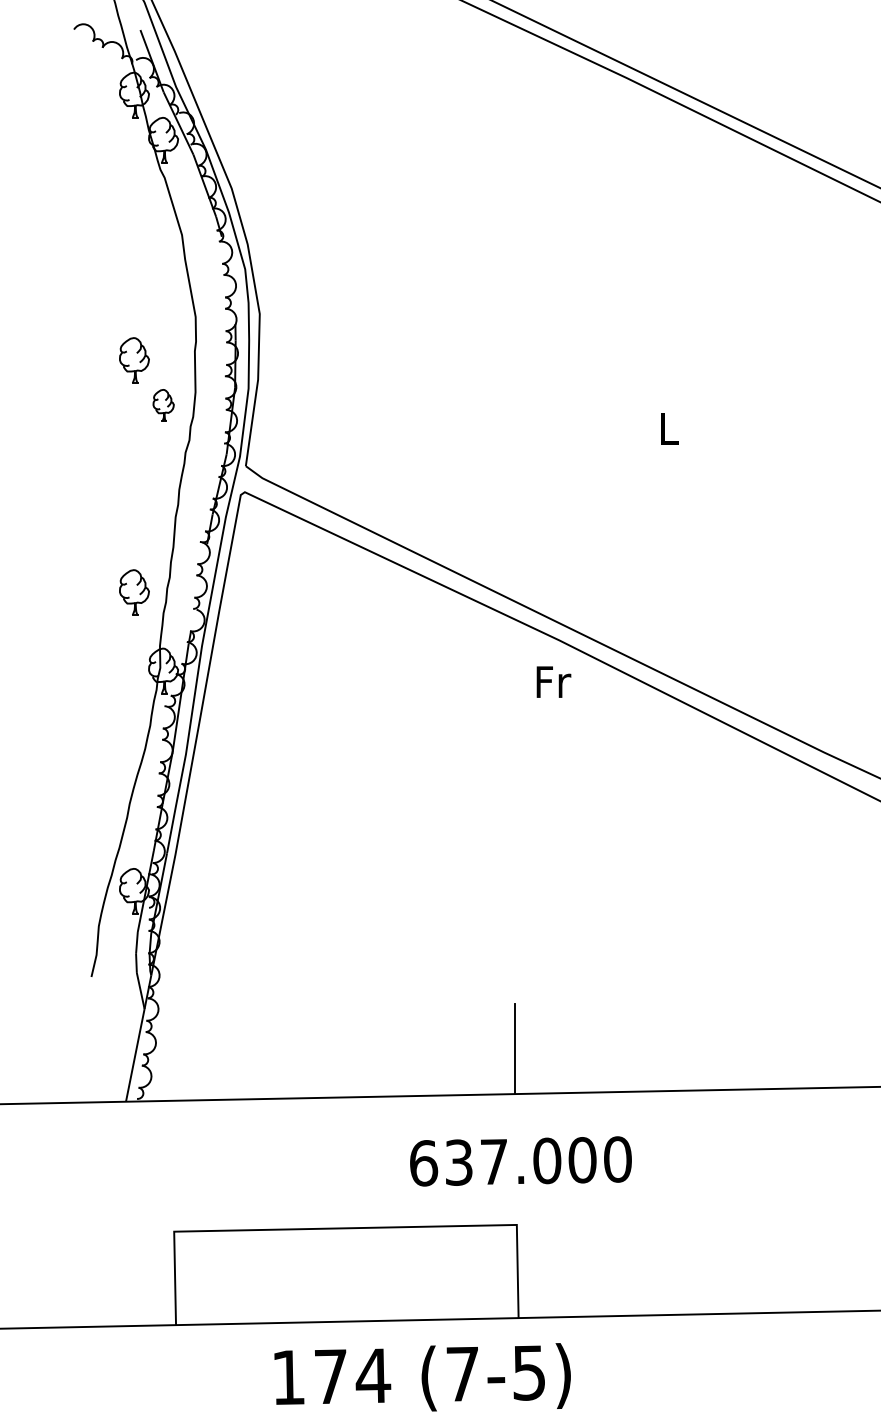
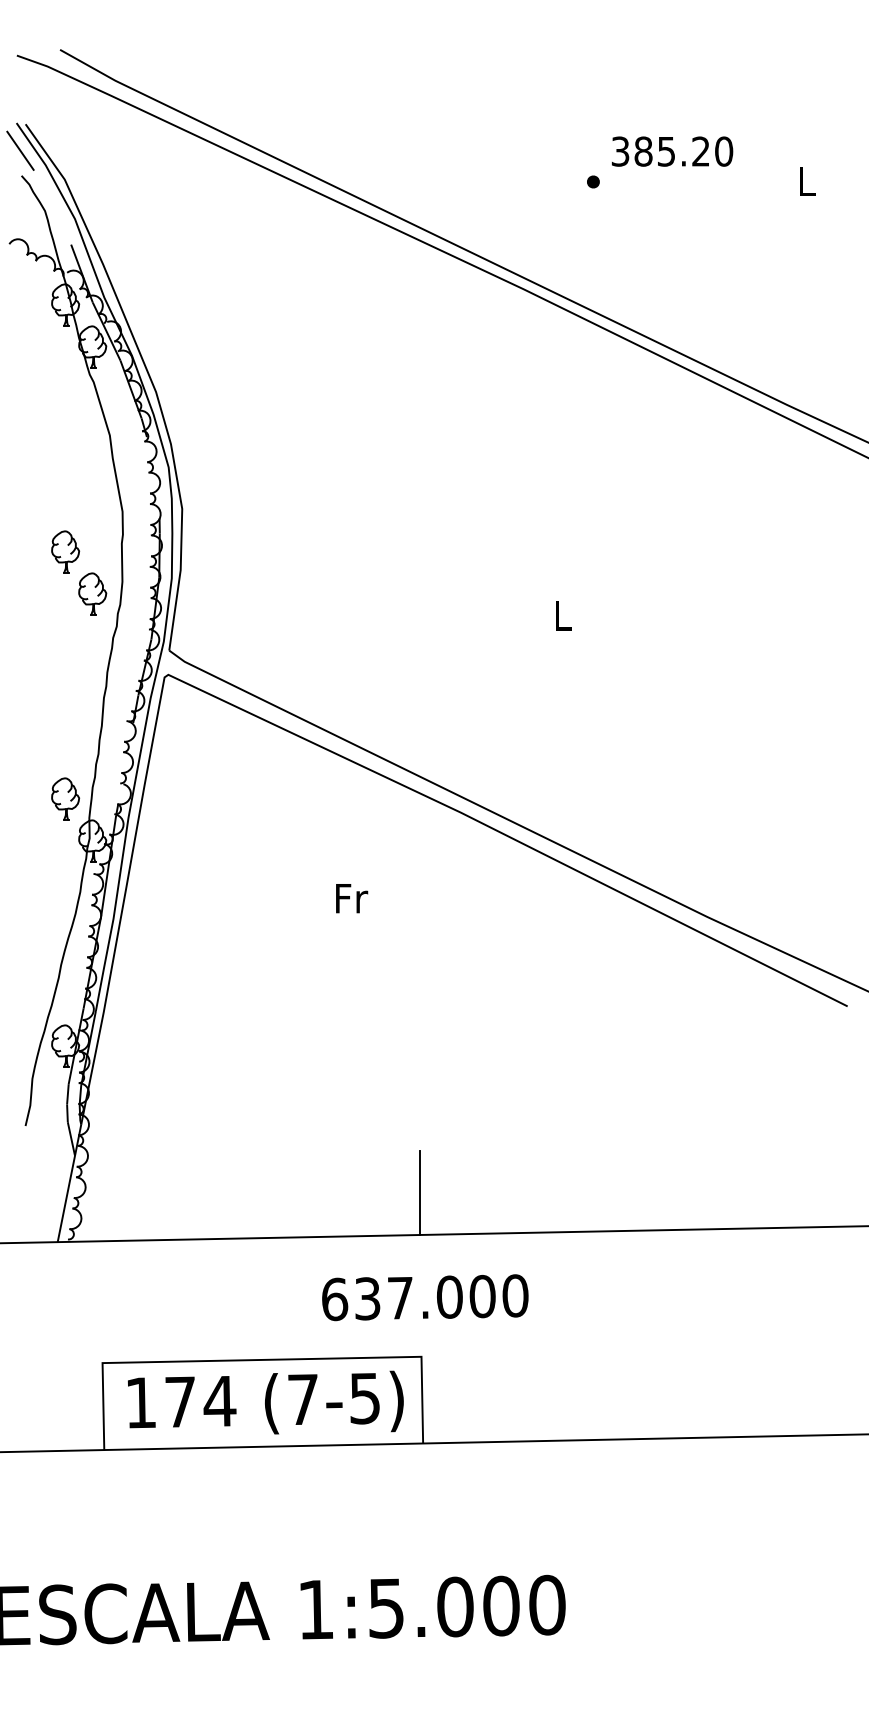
part: (163, 404) -> (92, 593), size x1.43
part: (134, 591) -> (65, 798), moved
text: (554, 682) -> (352, 898), moved
text: (422, 1377) -> (265, 1402), moved

